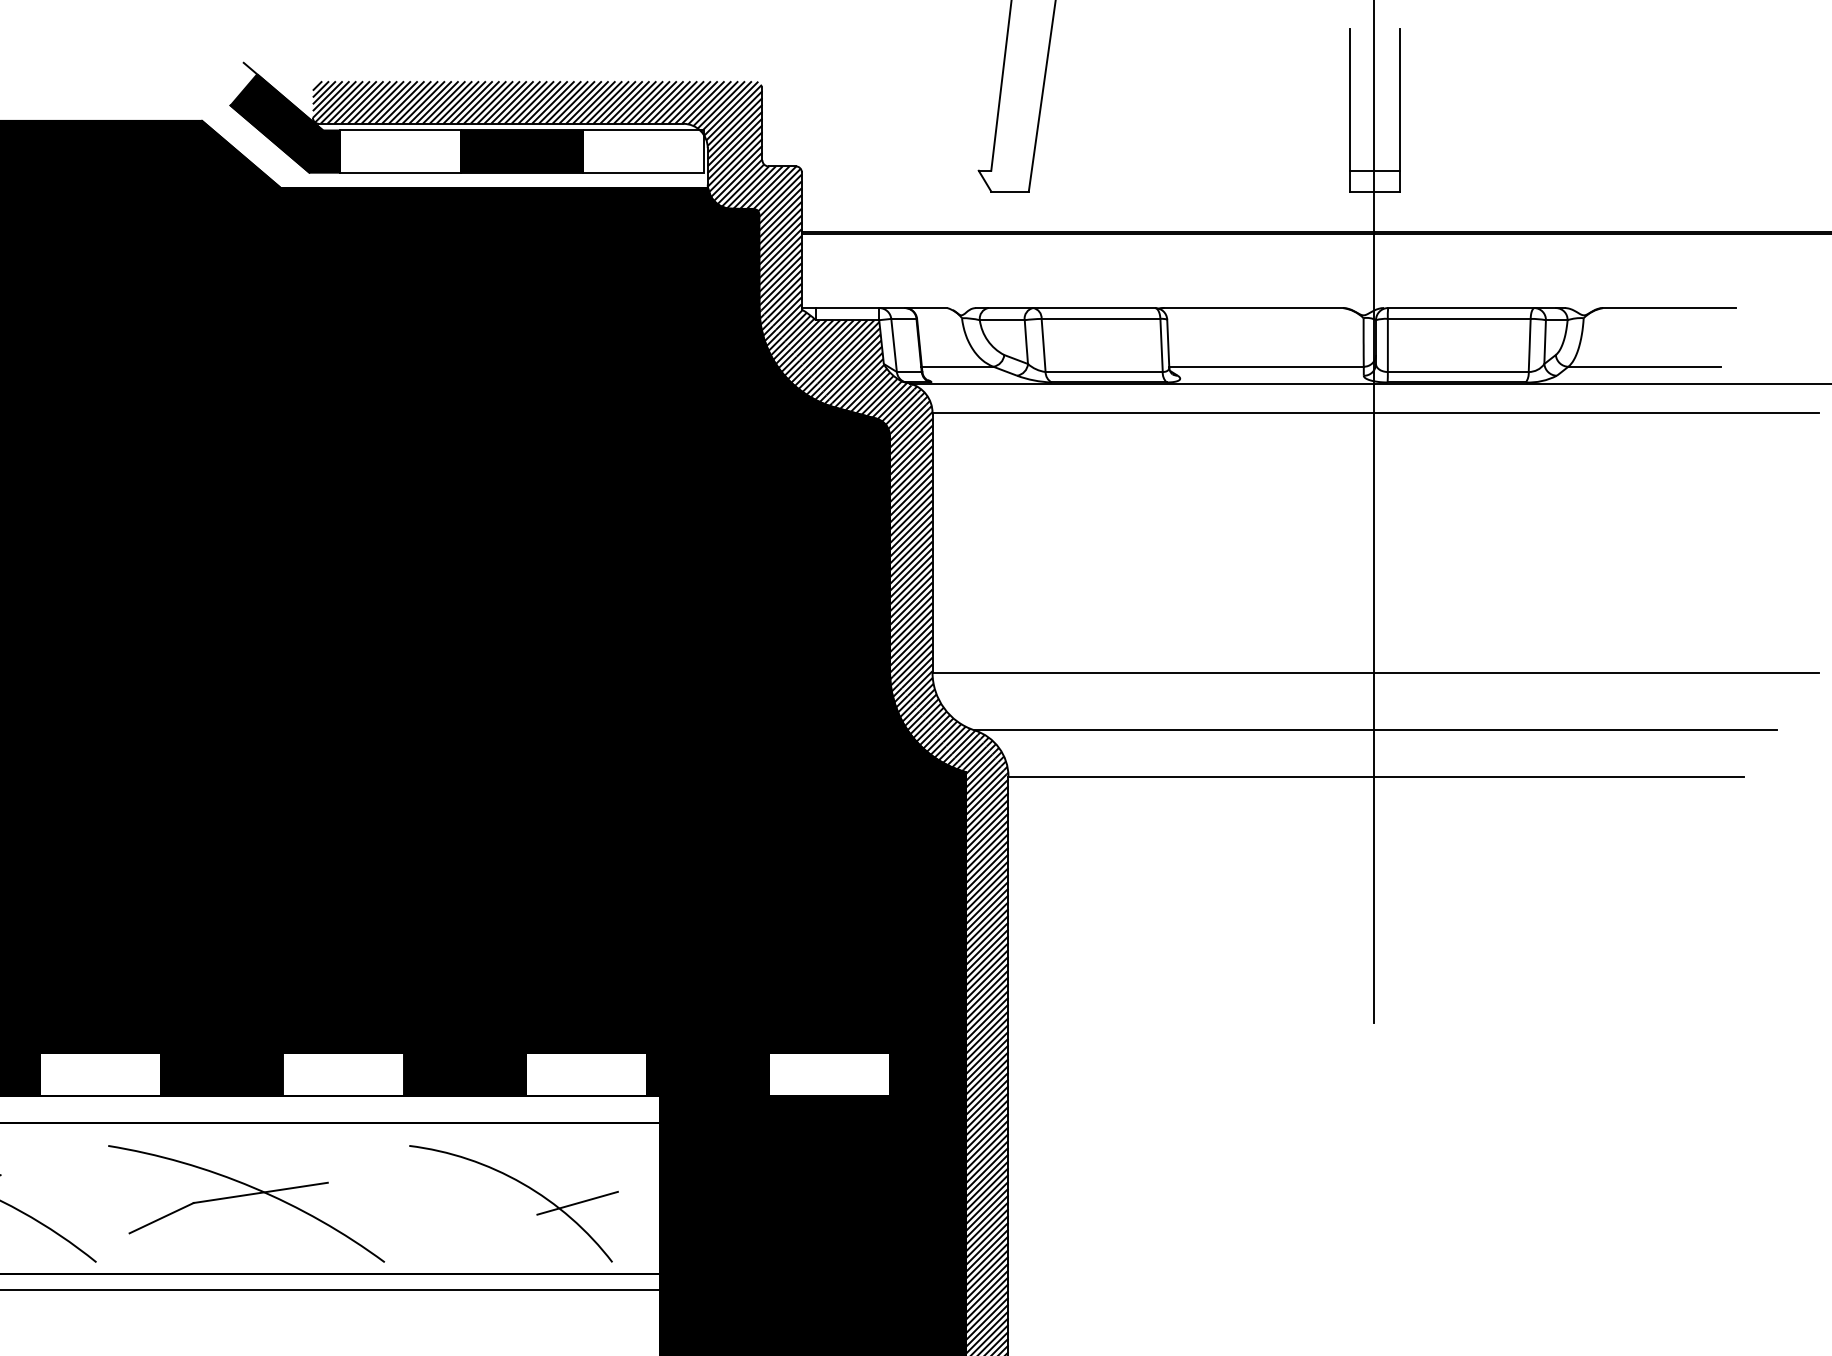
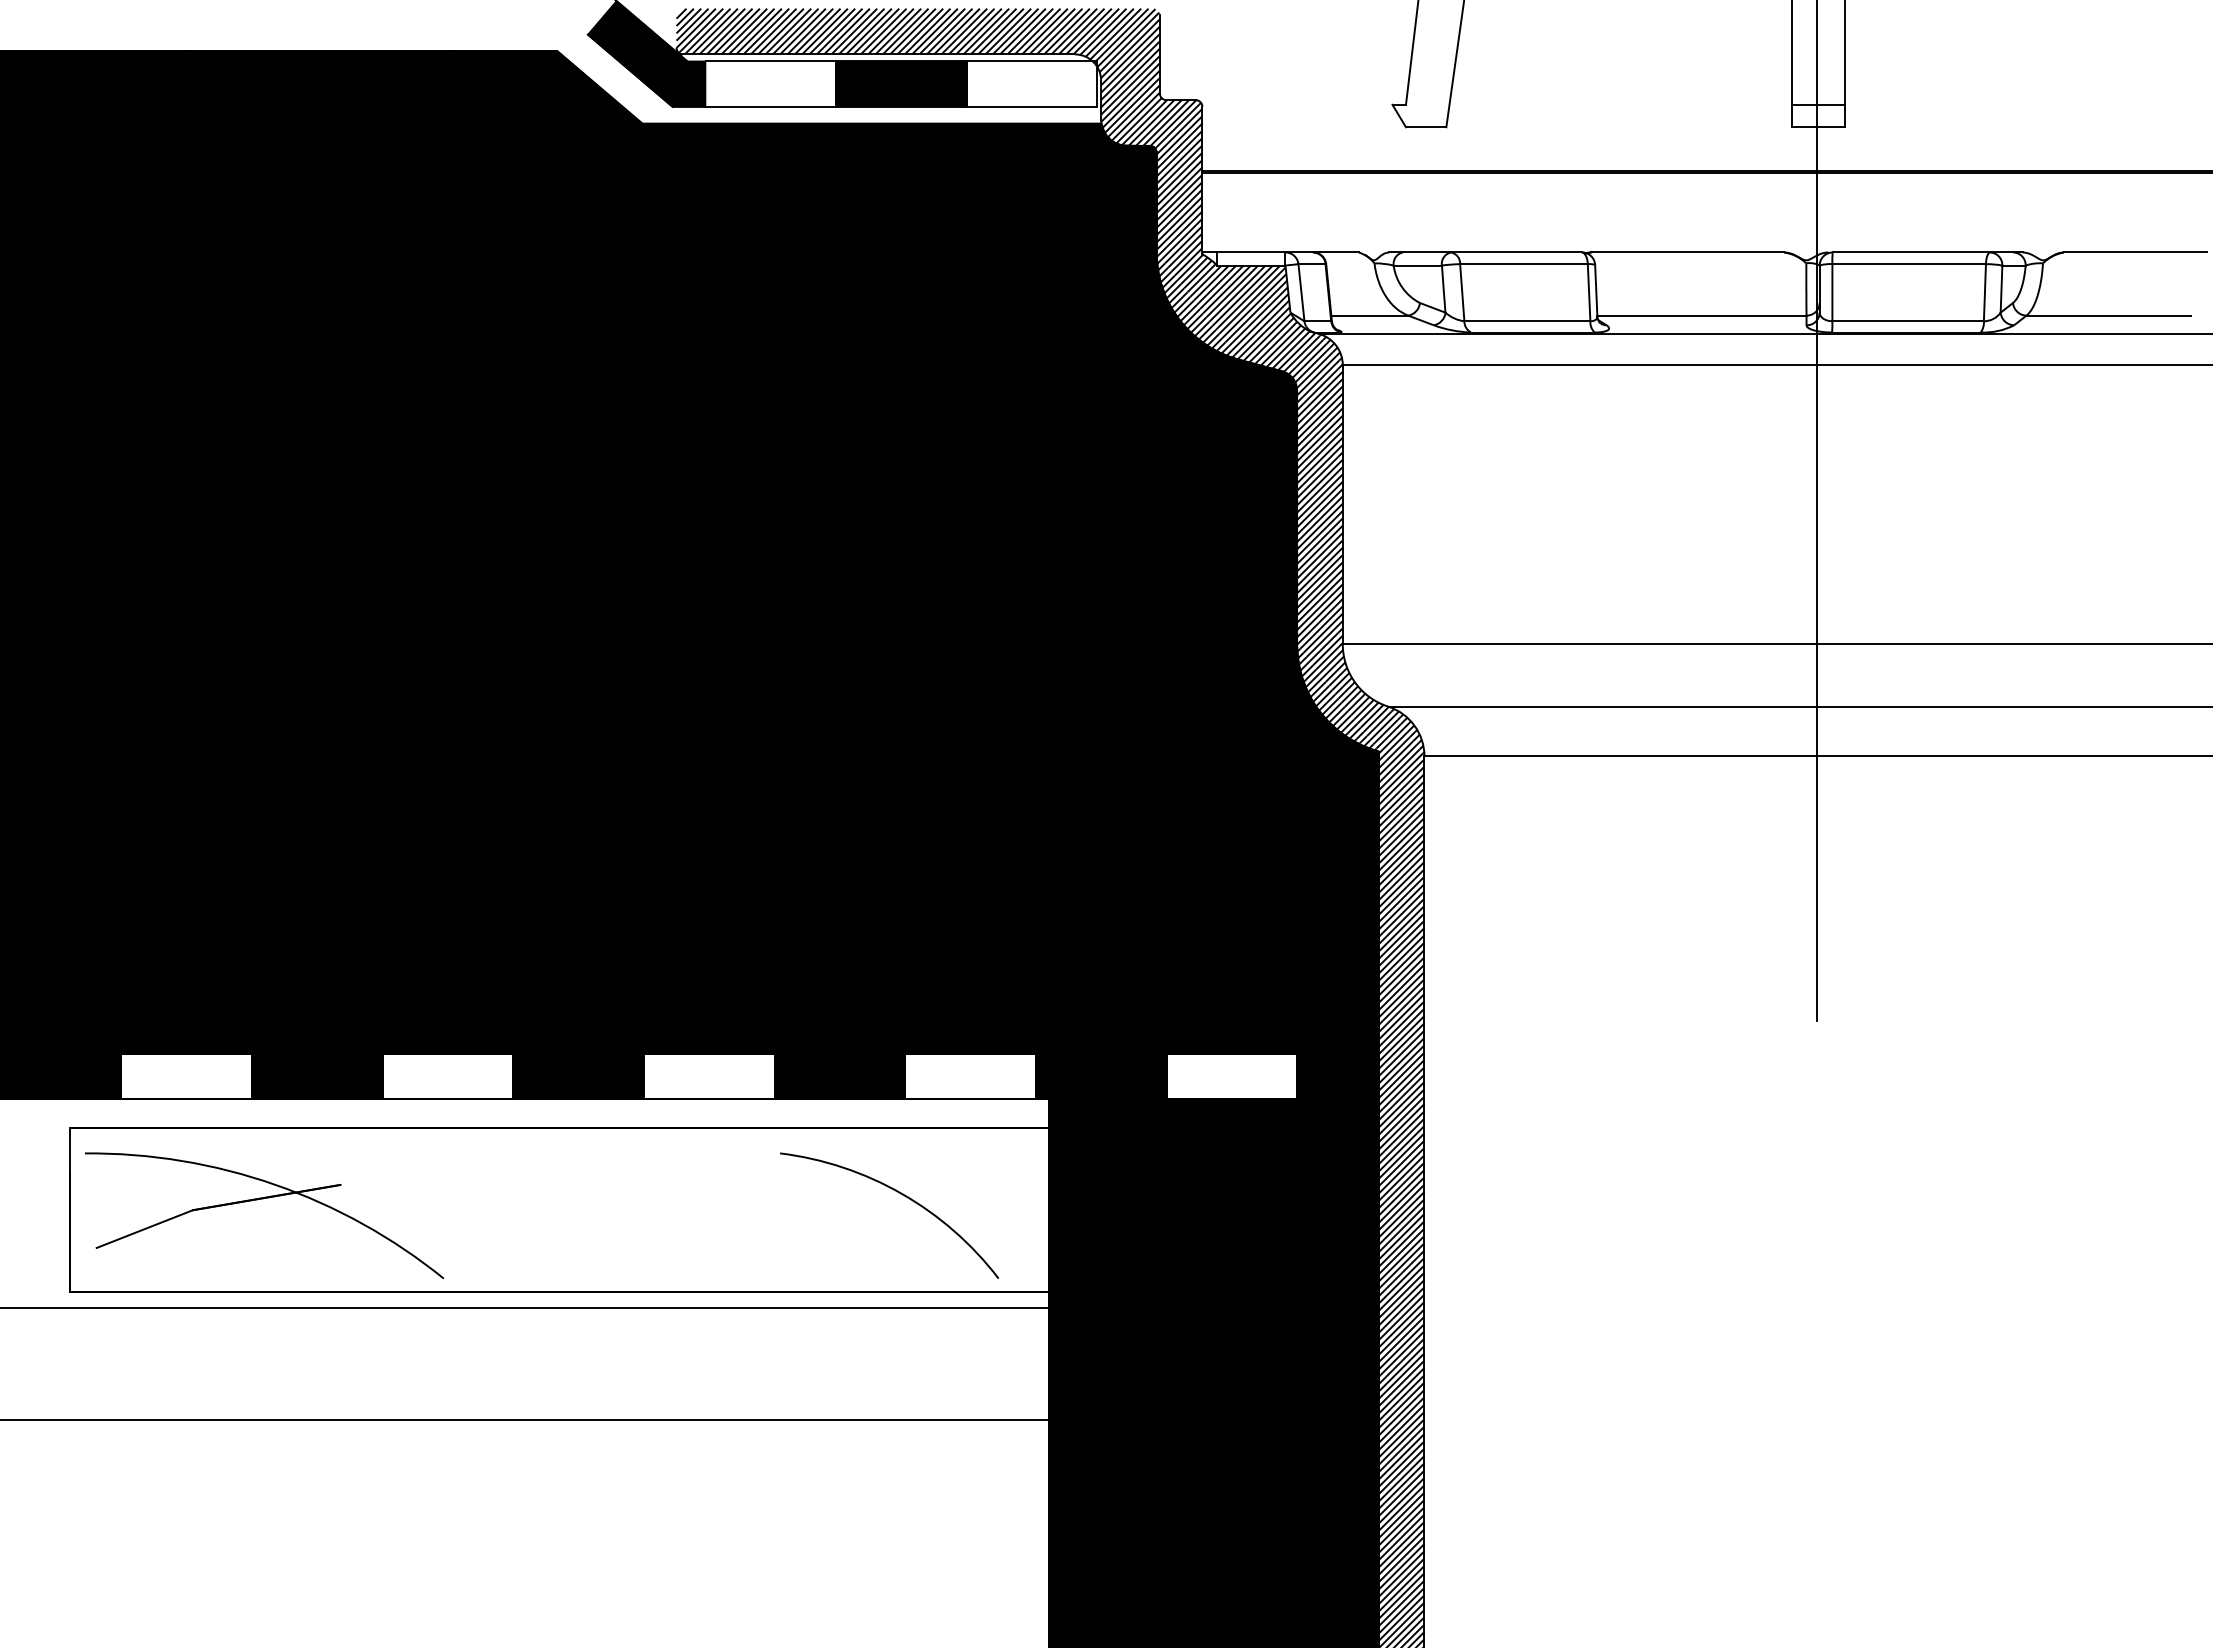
part: (245, 1196) -> (604, 1207), removed
line: (576, 1202) -> (960, 1214), removed

